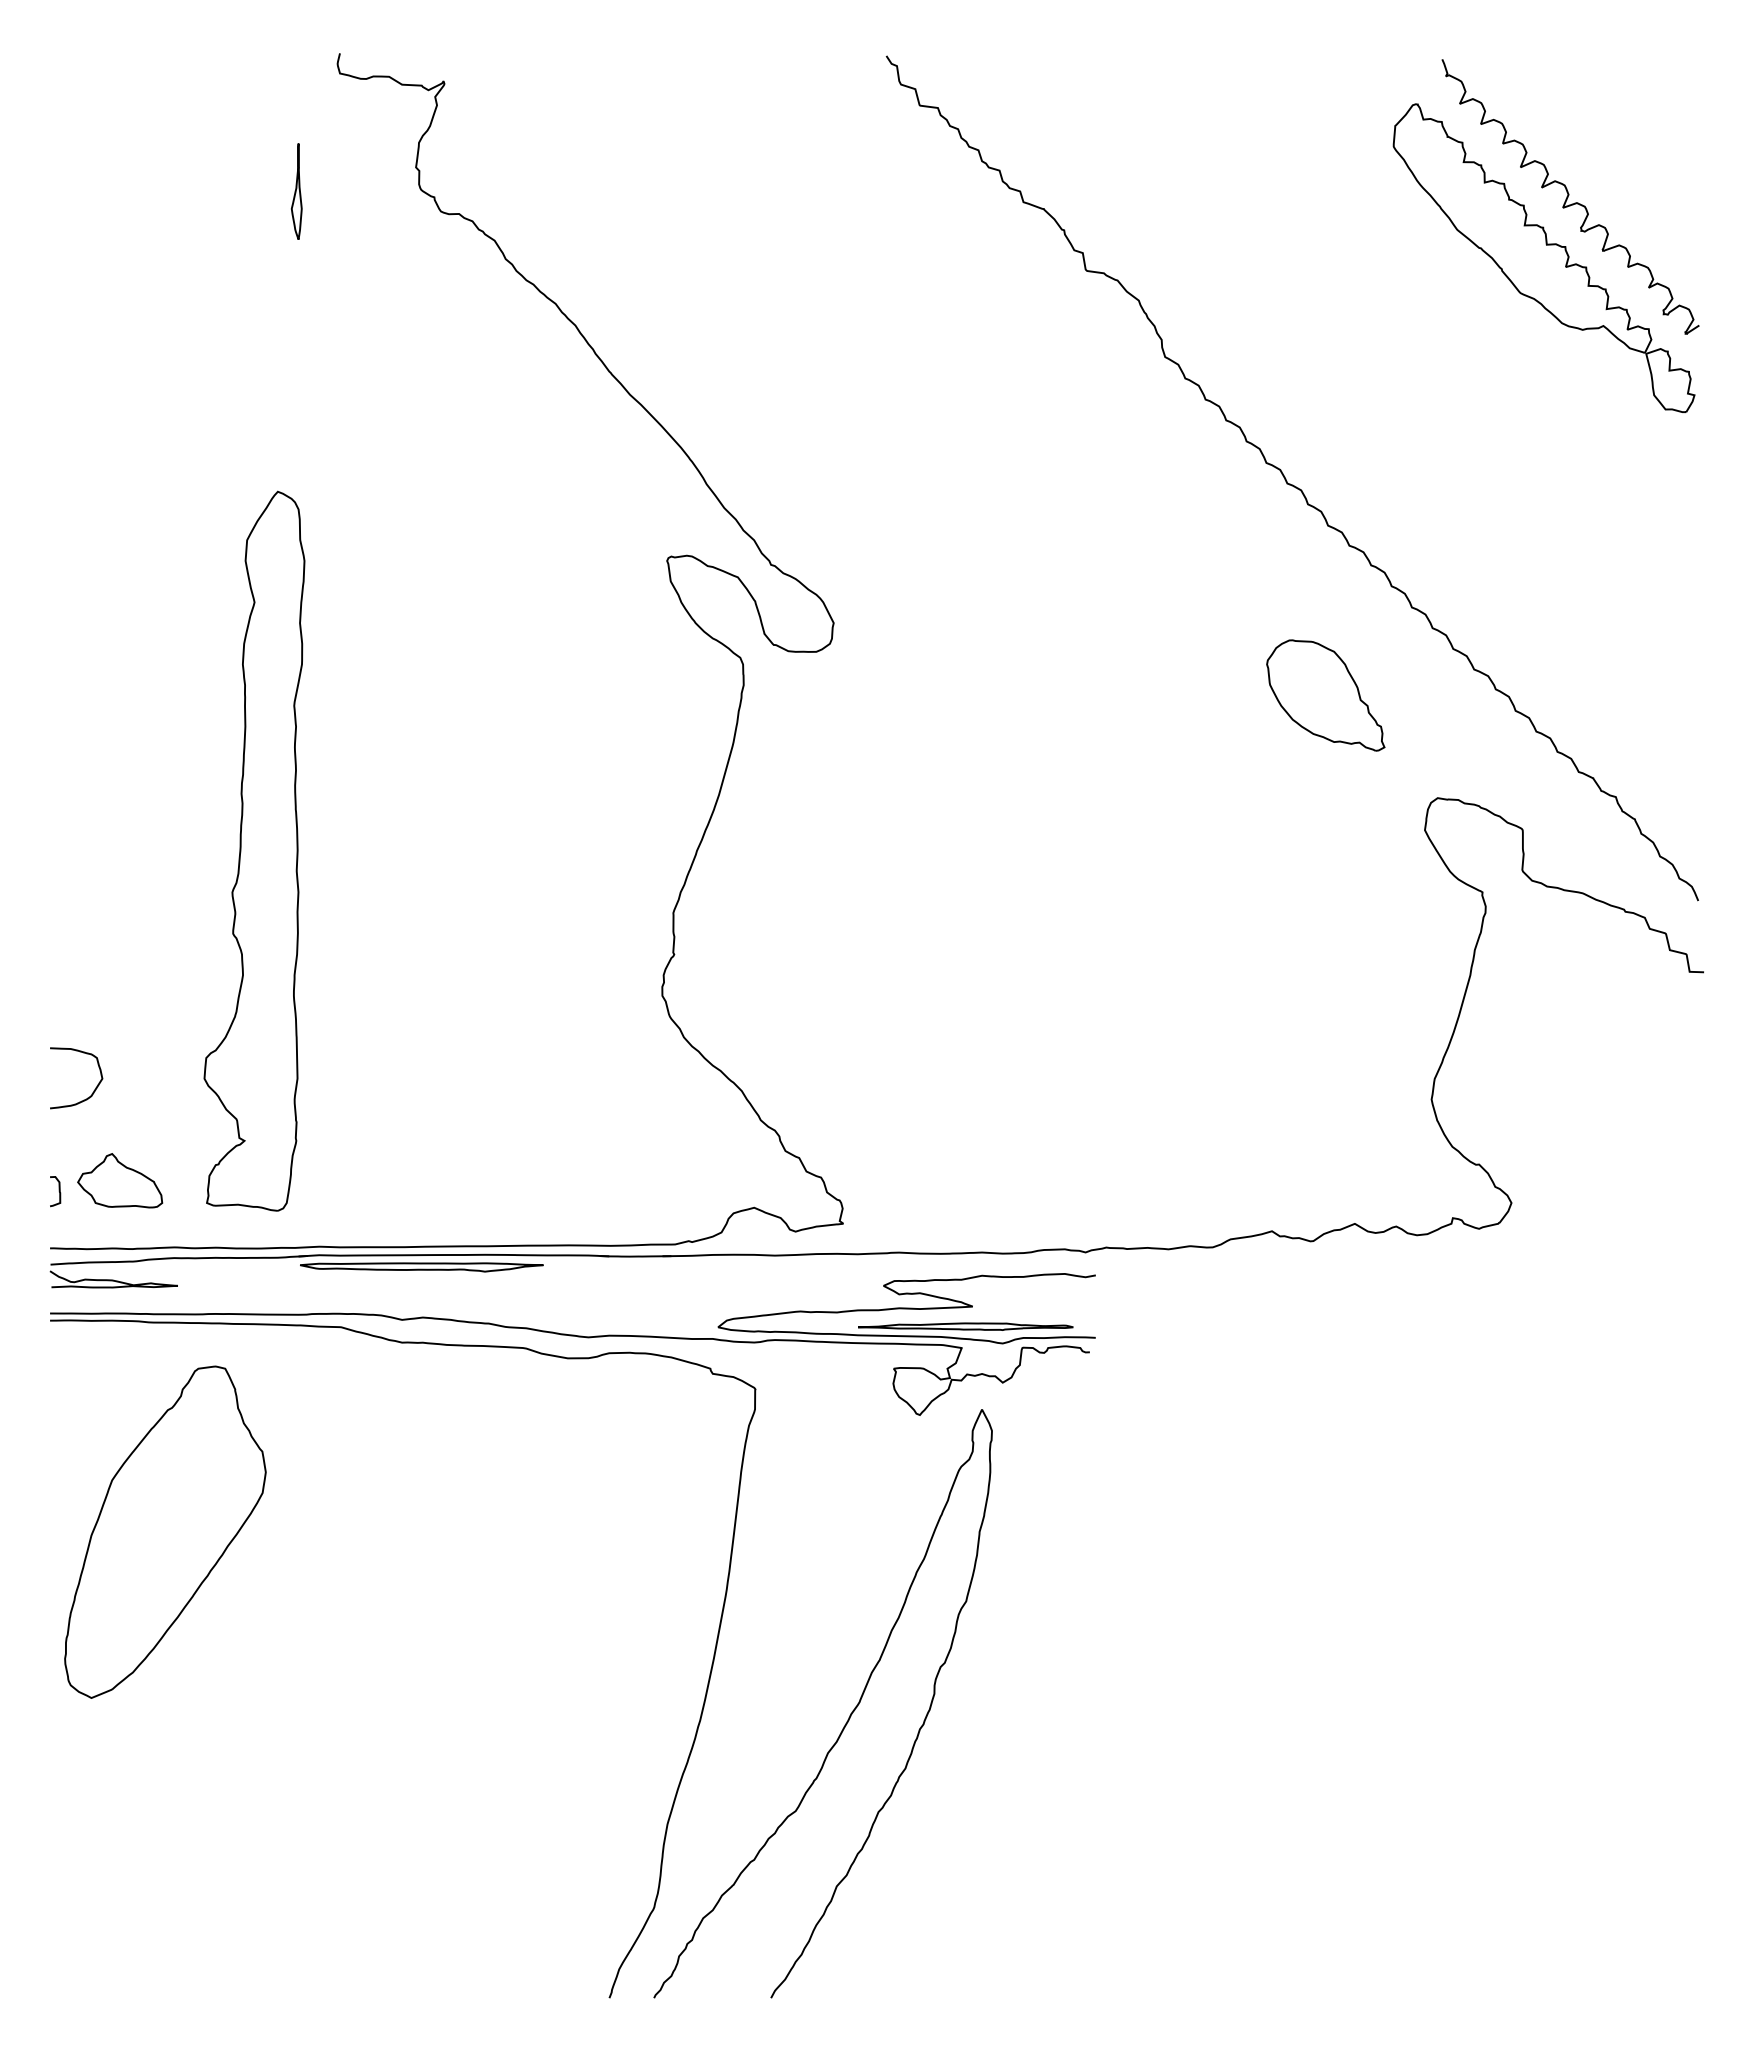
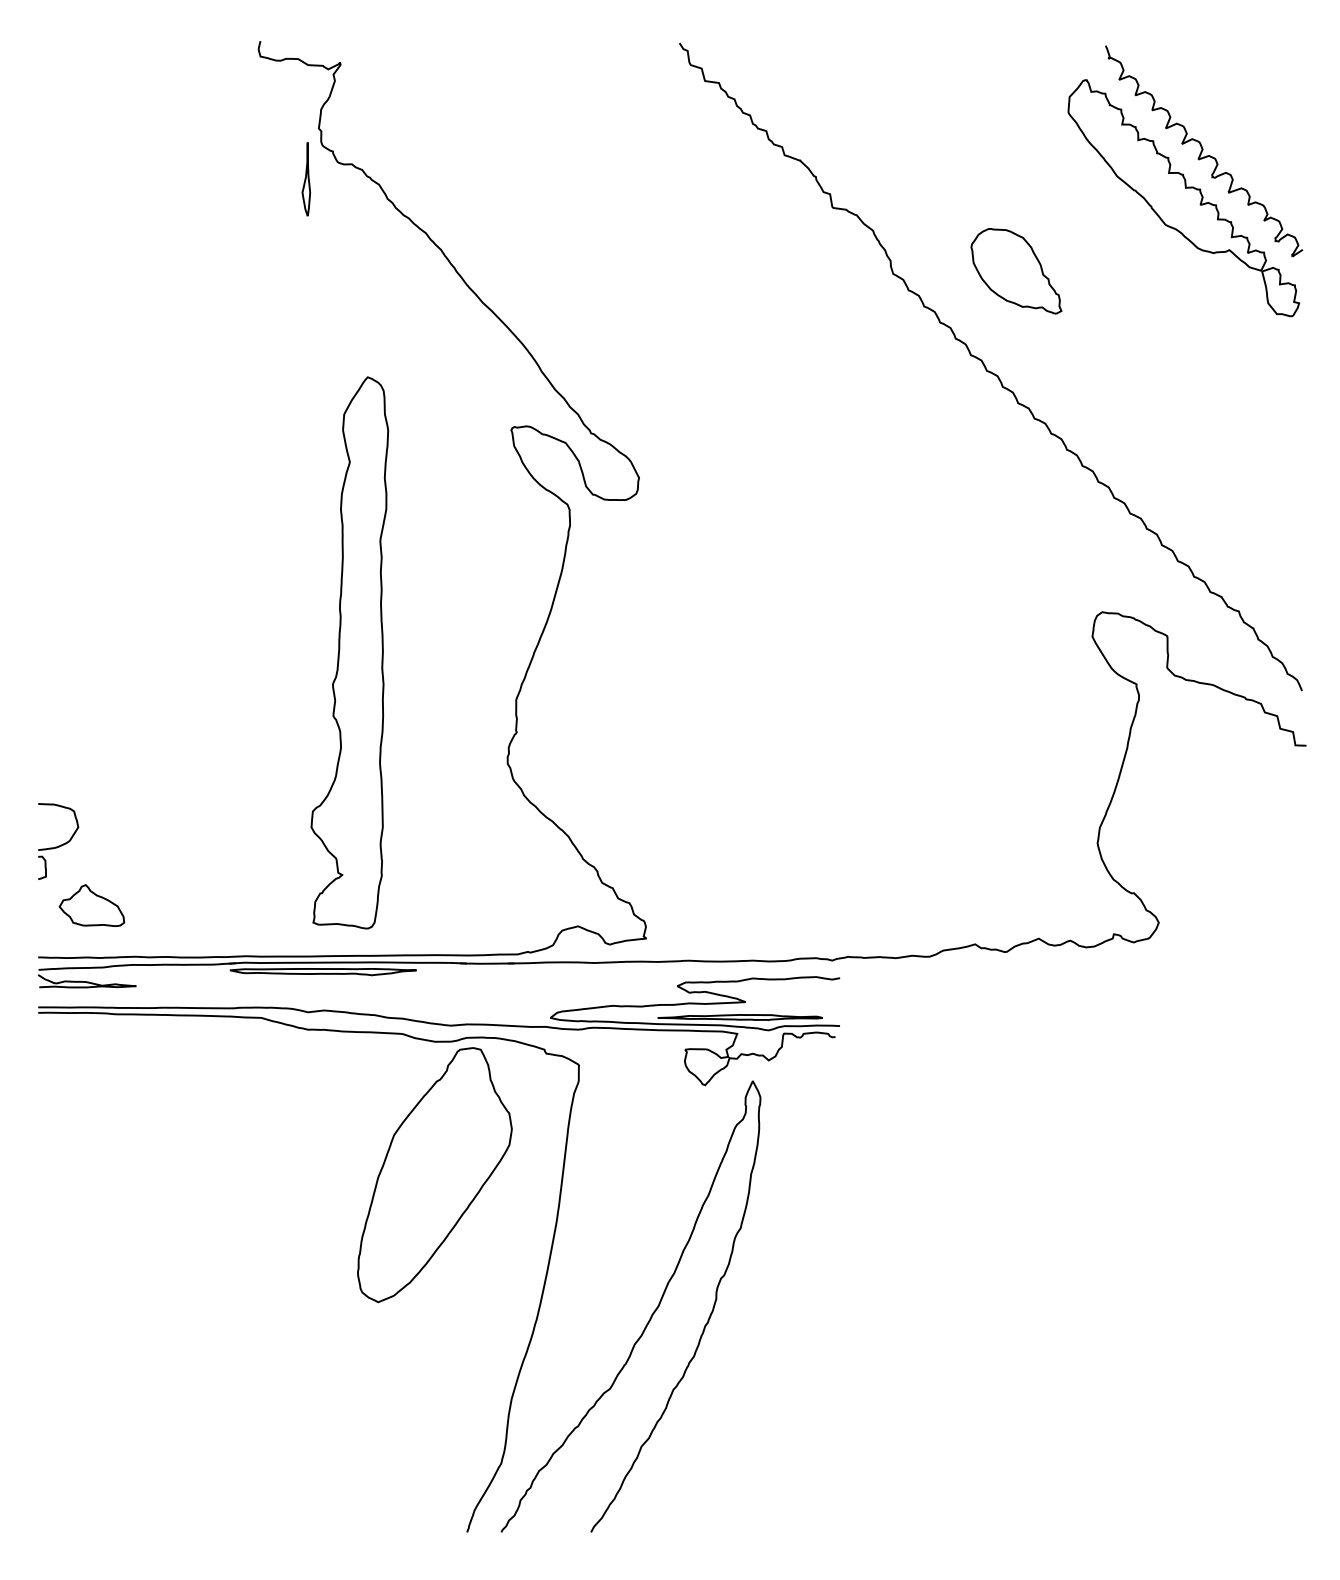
part: (296, 191) -> (306, 179), moved
part: (1325, 695) -> (1016, 271), moved
part: (254, 850) -> (349, 652), moved
curve: (58, 1191) -> (44, 867), moved
part: (165, 1531) -> (434, 1174), moved

